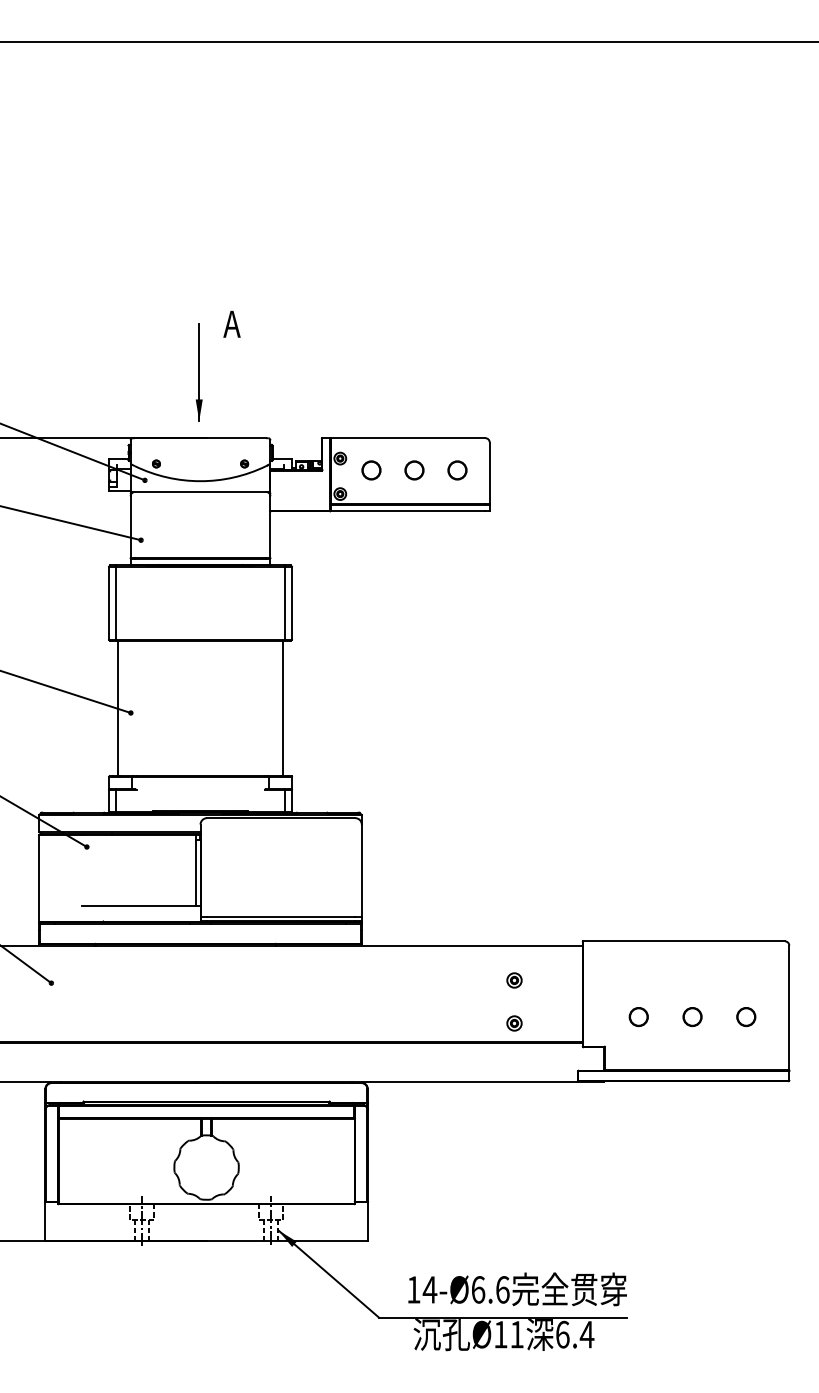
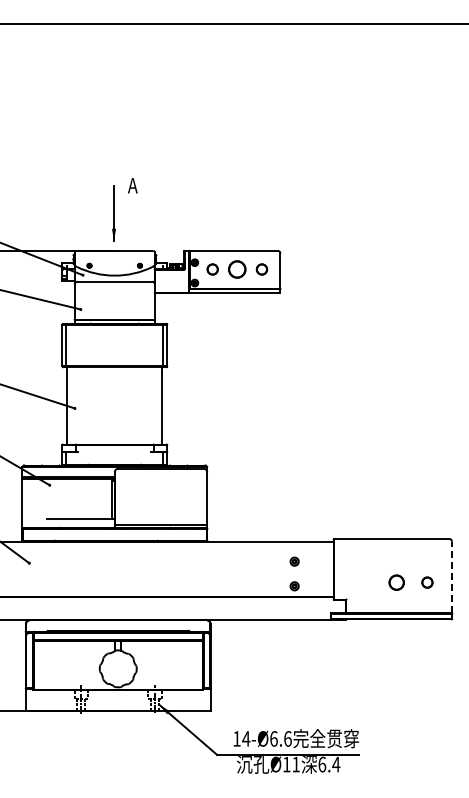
circle: (414, 470) -> (237, 269), size x1.6
line: (790, 1008) -> (452, 577), solid -> dashed
circle: (638, 1016) -> (365, 582), removed
circle: (692, 1016) -> (396, 582), size x1.4

